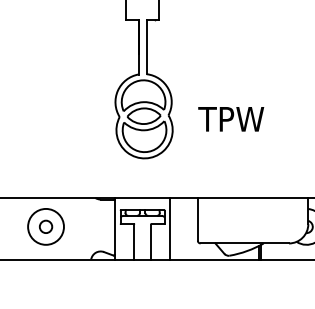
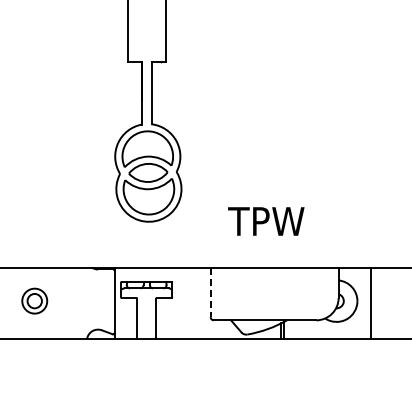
text: (231, 119) -> (266, 221), moved
line: (197, 219) -> (210, 292), solid -> dashed
circle: (45, 226) -> (34, 300), size x0.6
line: (170, 228) -> (178, 303), removed

